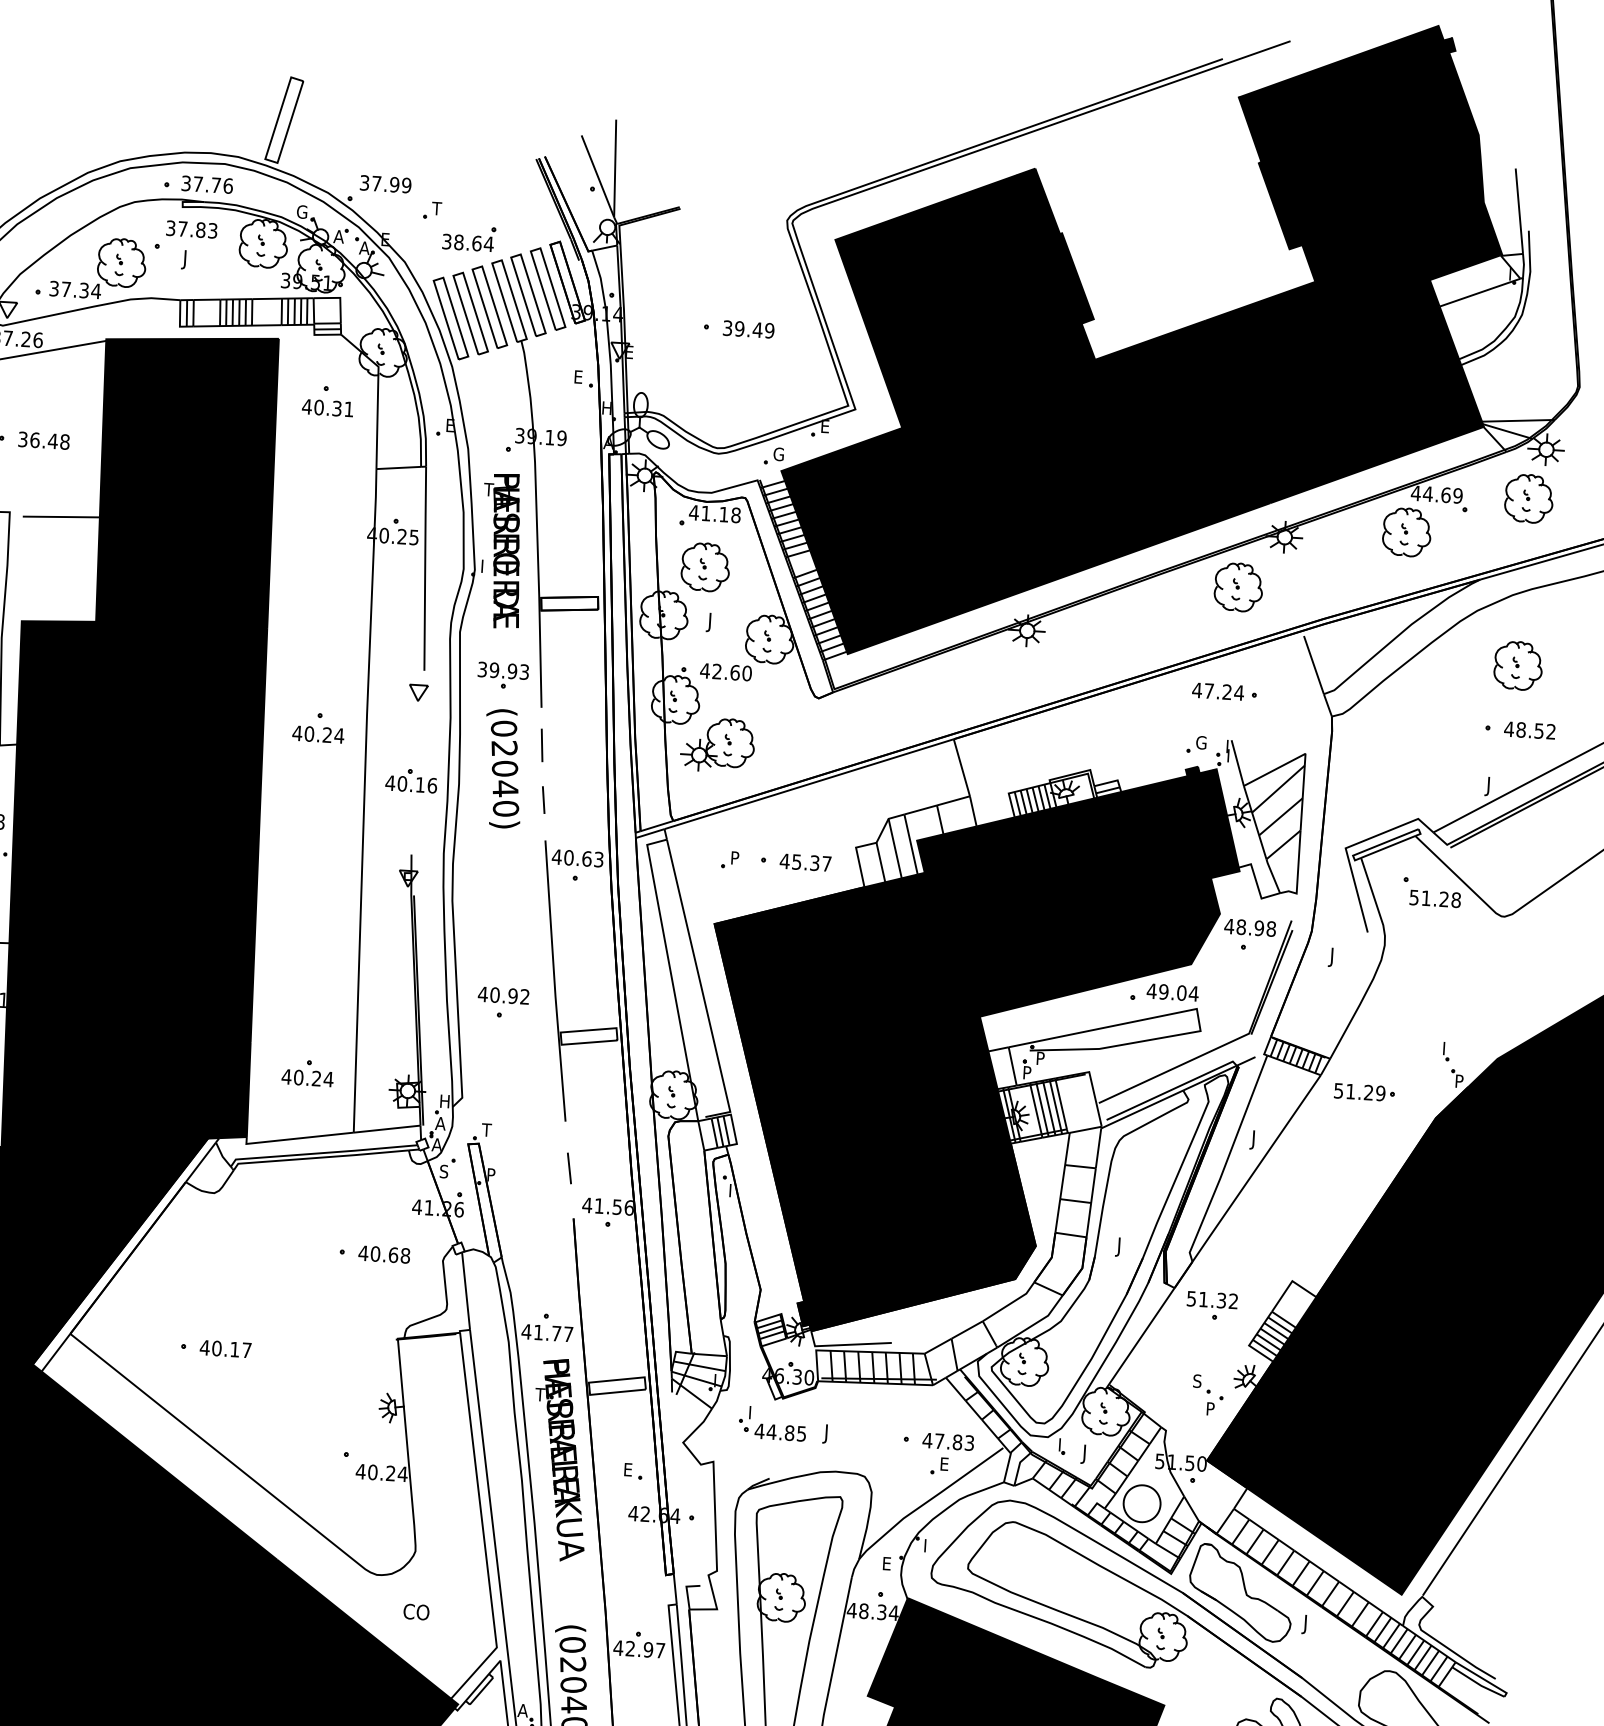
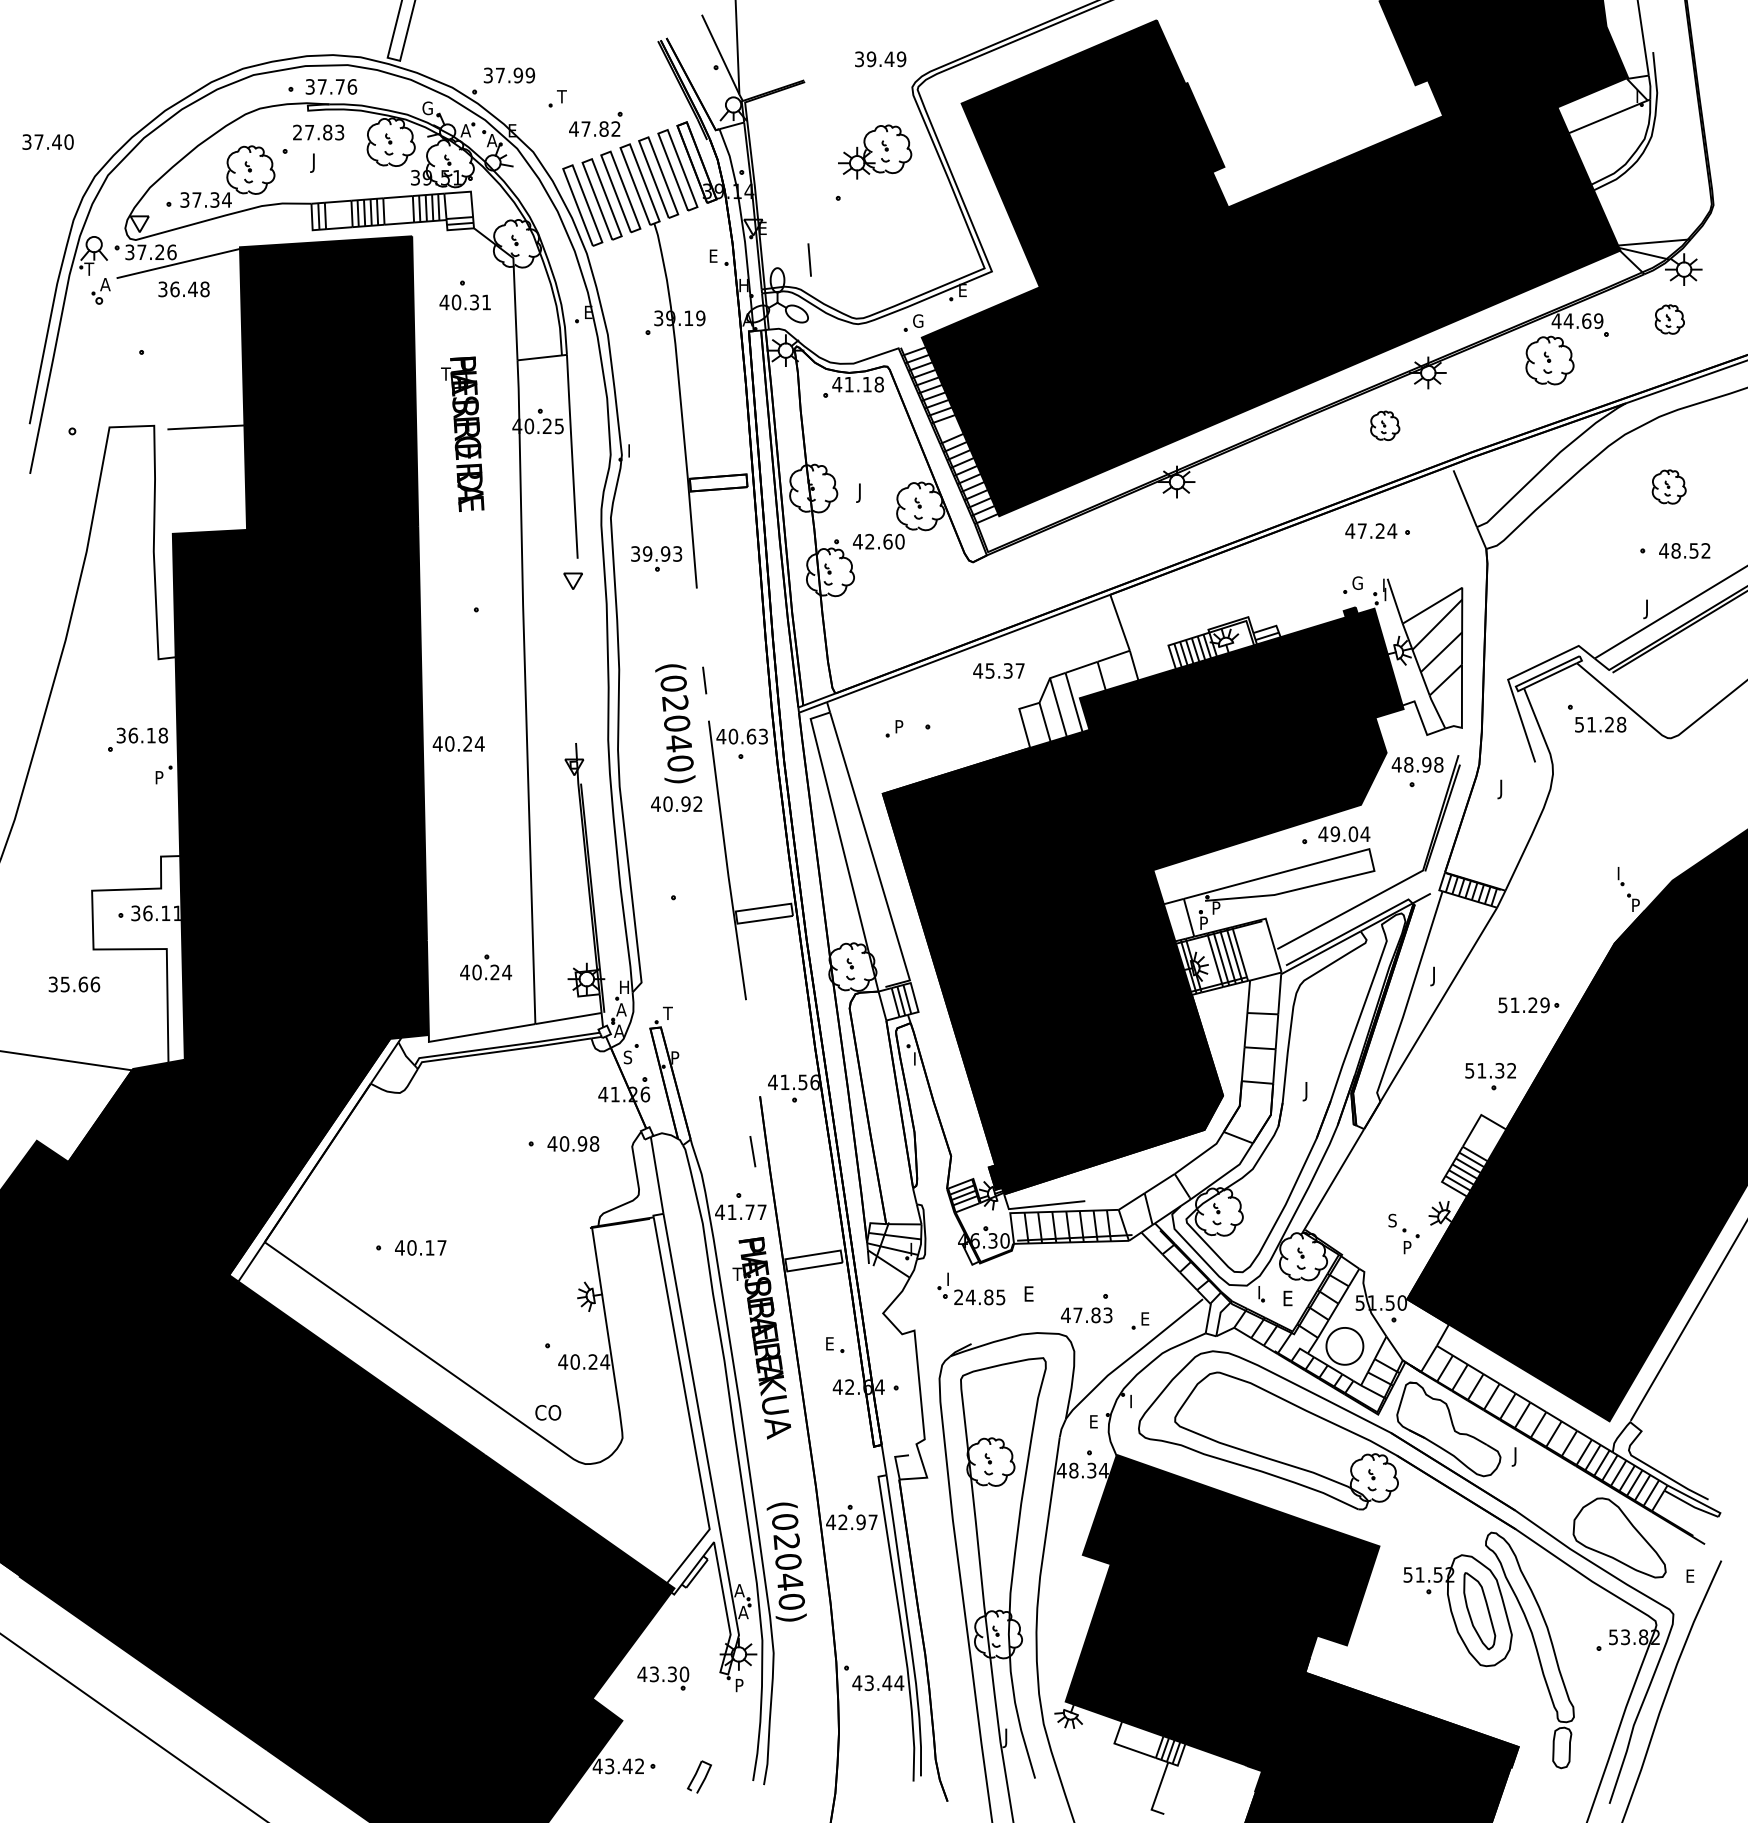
text: (170, 228) -> (297, 132), 37.83 -> 27.83
text: (468, 242) -> (595, 128), 38.64 -> 47.82
text: (748, 329) -> (880, 59), moved
text: (43, 440) -> (183, 289), moved
part: (1528, 498) -> (1669, 319), size x0.6
part: (501, 550) -> (462, 433), moved
part: (705, 566) -> (851, 437), removed
part: (1237, 587) -> (1384, 425), size x0.6
part: (1517, 665) -> (1668, 486), size x0.7
text: (318, 734) -> (458, 743), moved
line: (541, 744) -> (809, 259), moved
part: (718, 744) -> (875, 151), moved
text: (503, 768) -> (675, 723), moved
part: (411, 779) -> (571, 668), removed
text: (805, 862) -> (998, 670), moved
text: (503, 994) -> (676, 803), moved
part: (1364, 1092) -> (1528, 1005), moved
line: (569, 1168) -> (752, 1151), moved
text: (393, 1254) -> (582, 1143), 40.68 -> 40.98
part: (1211, 1305) -> (1490, 1076), moved
text: (759, 1430) -> (958, 1296), 44.85 -> 24.85
text: (828, 1433) -> (1027, 1295), J -> E
text: (948, 1441) -> (1086, 1315), moved
text: (1086, 1454) -> (1286, 1300), J -> E
text: (416, 1611) -> (548, 1412), moved

